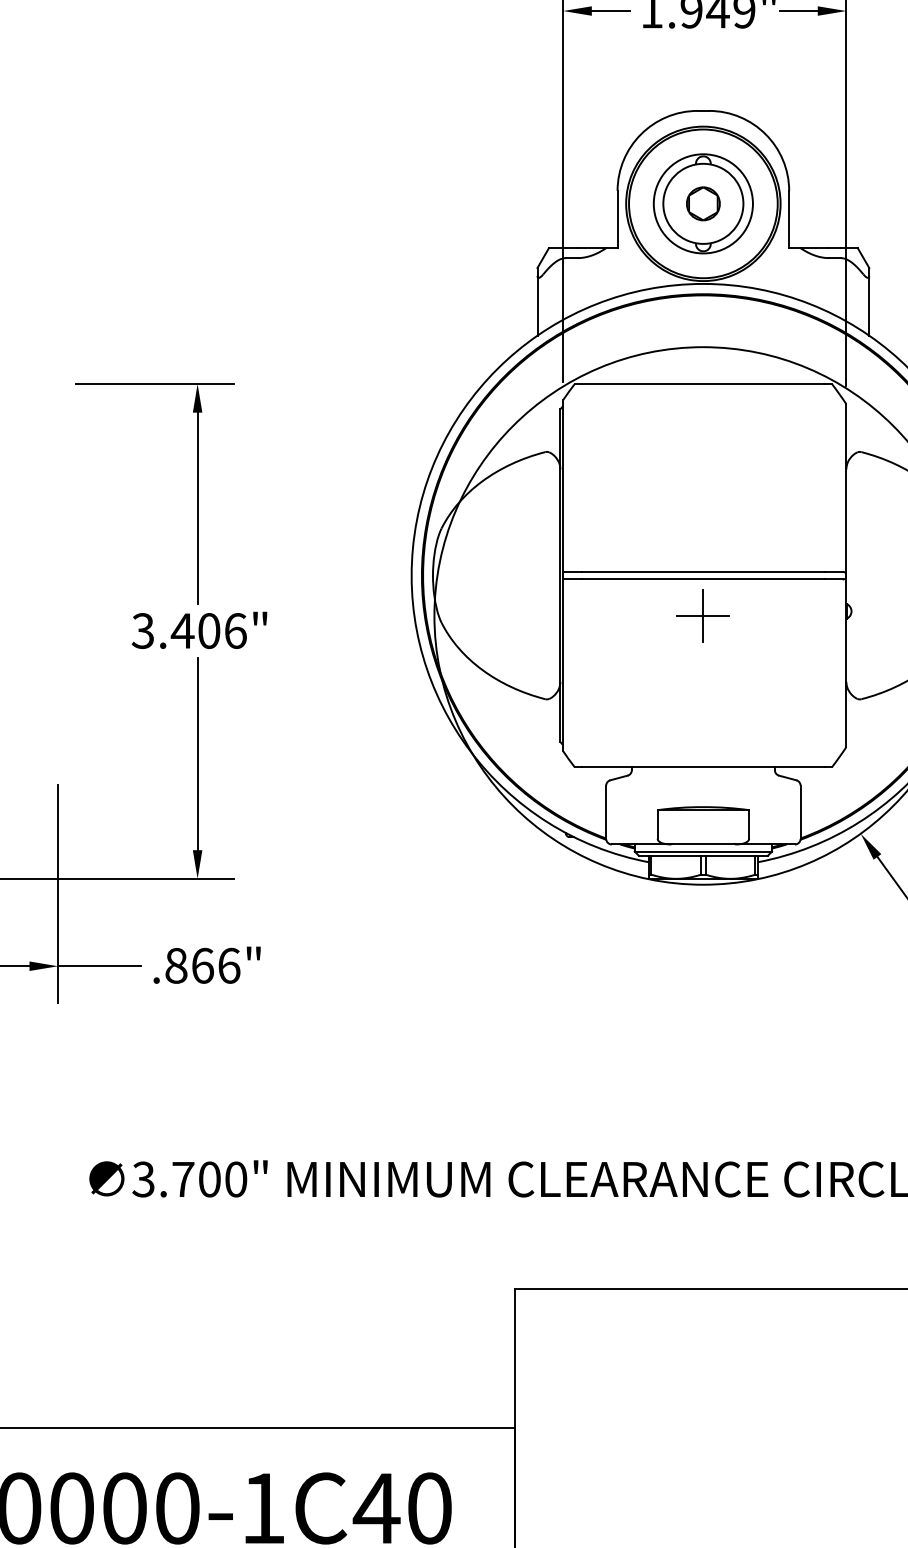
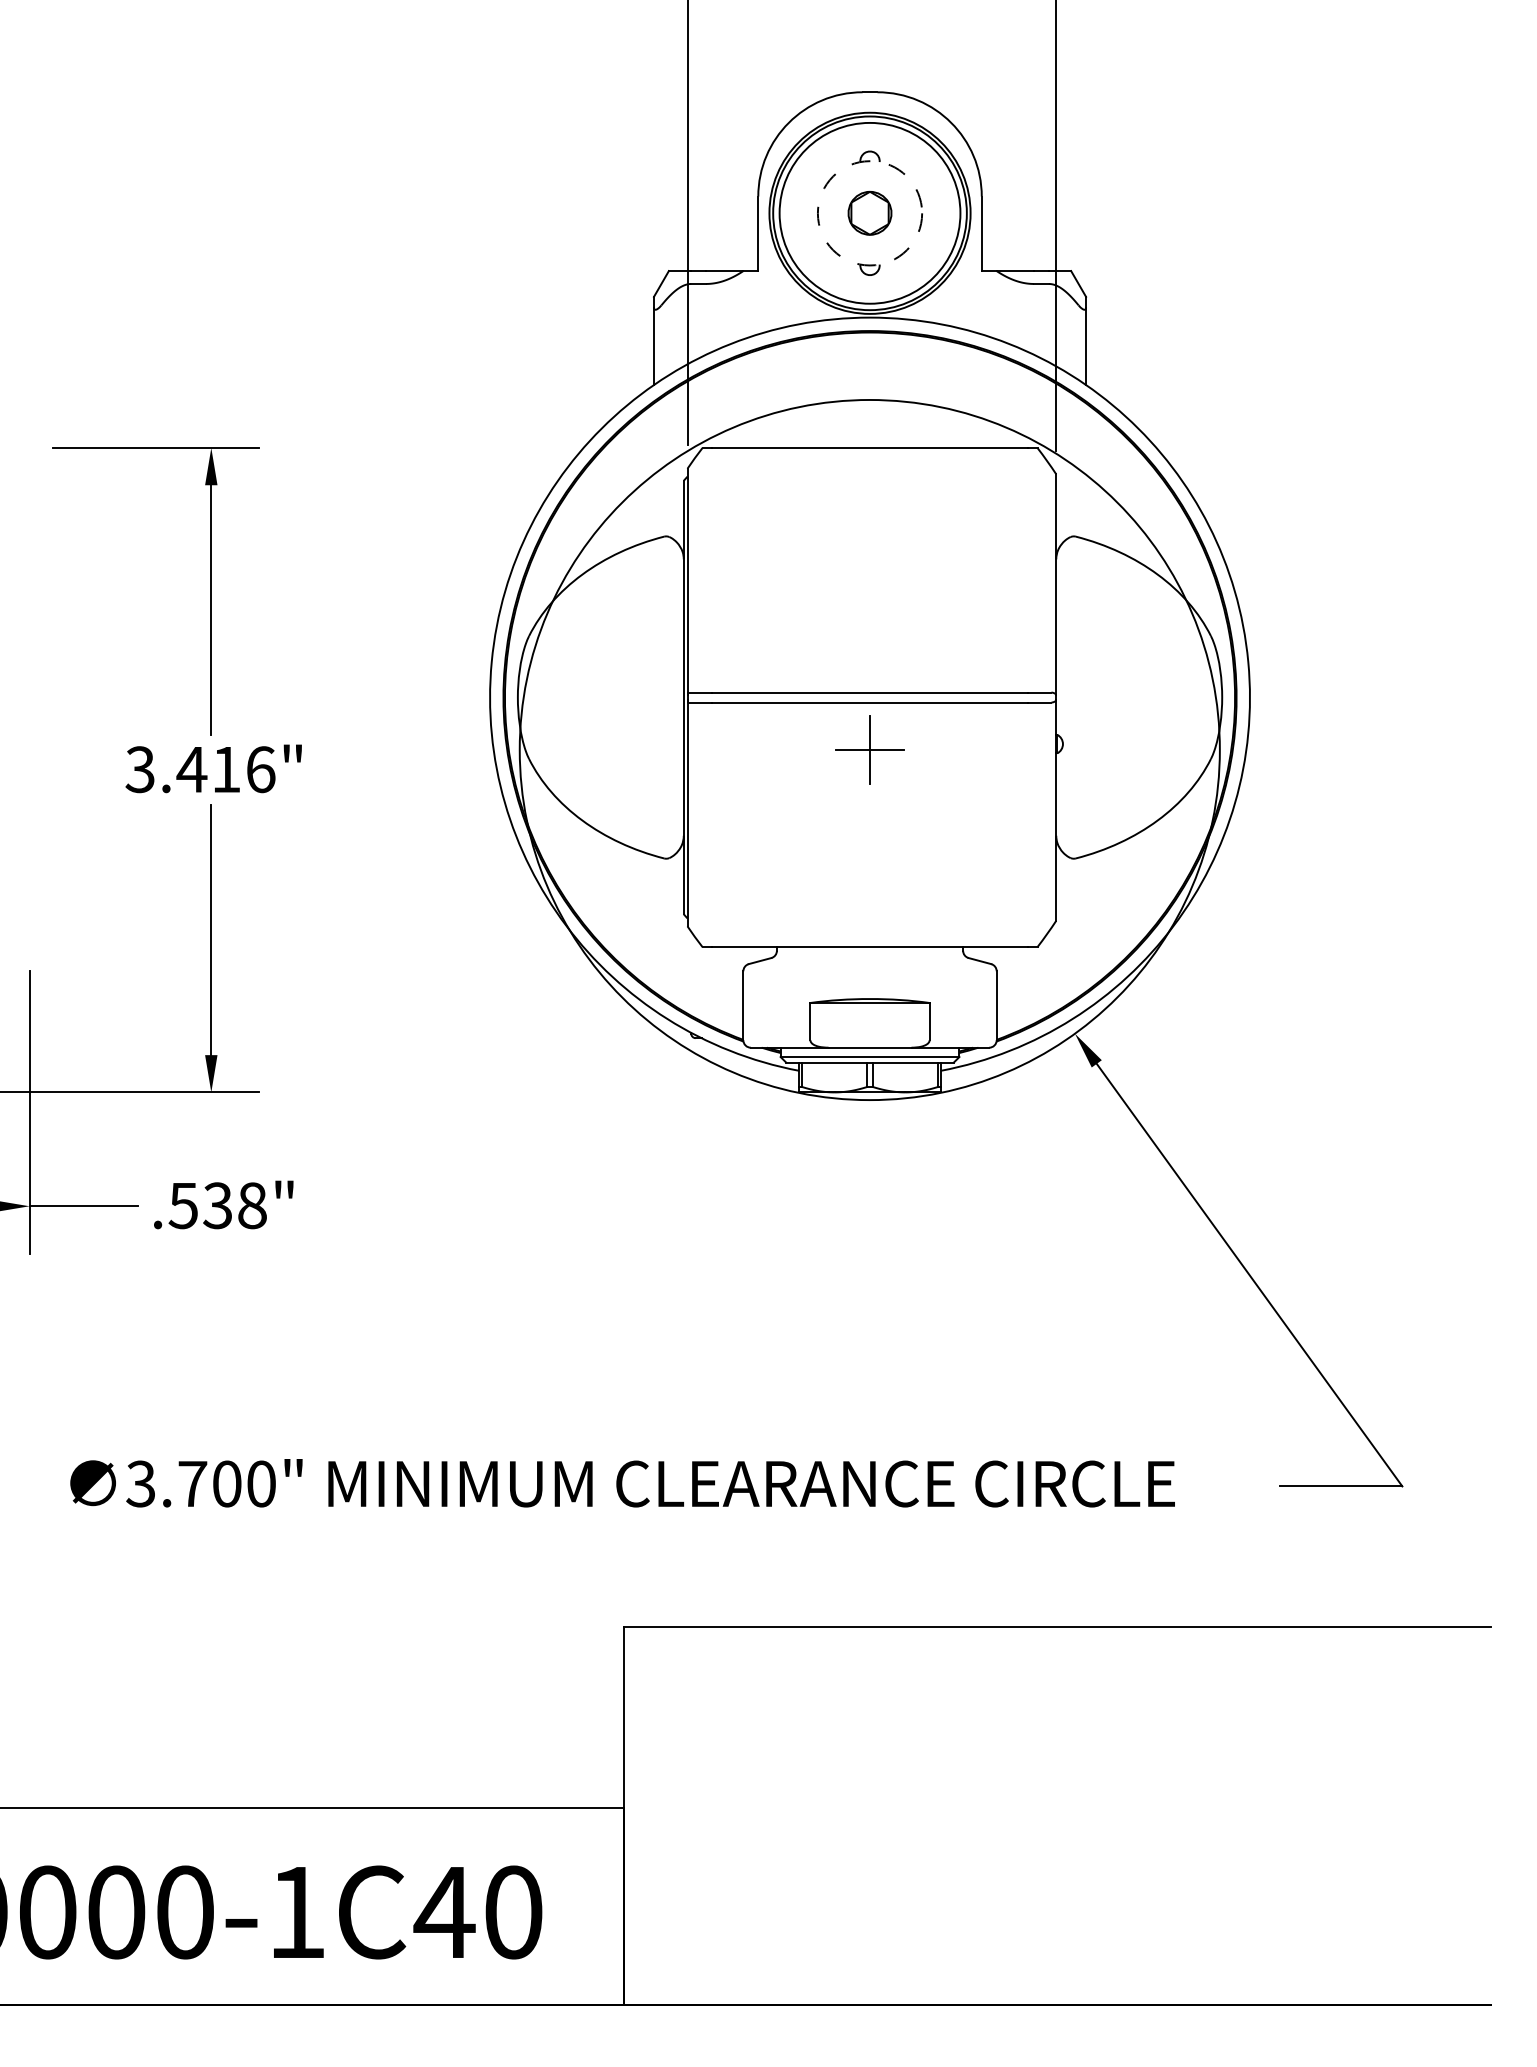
circle: (702, 203) -> (869, 212), size x1.4
circle: (702, 204) -> (869, 213), solid -> dashed
text: (209, 630) -> (226, 769), 3.406" -> 3.416"
text: (202, 965) -> (217, 1205), .866" -> .538"

